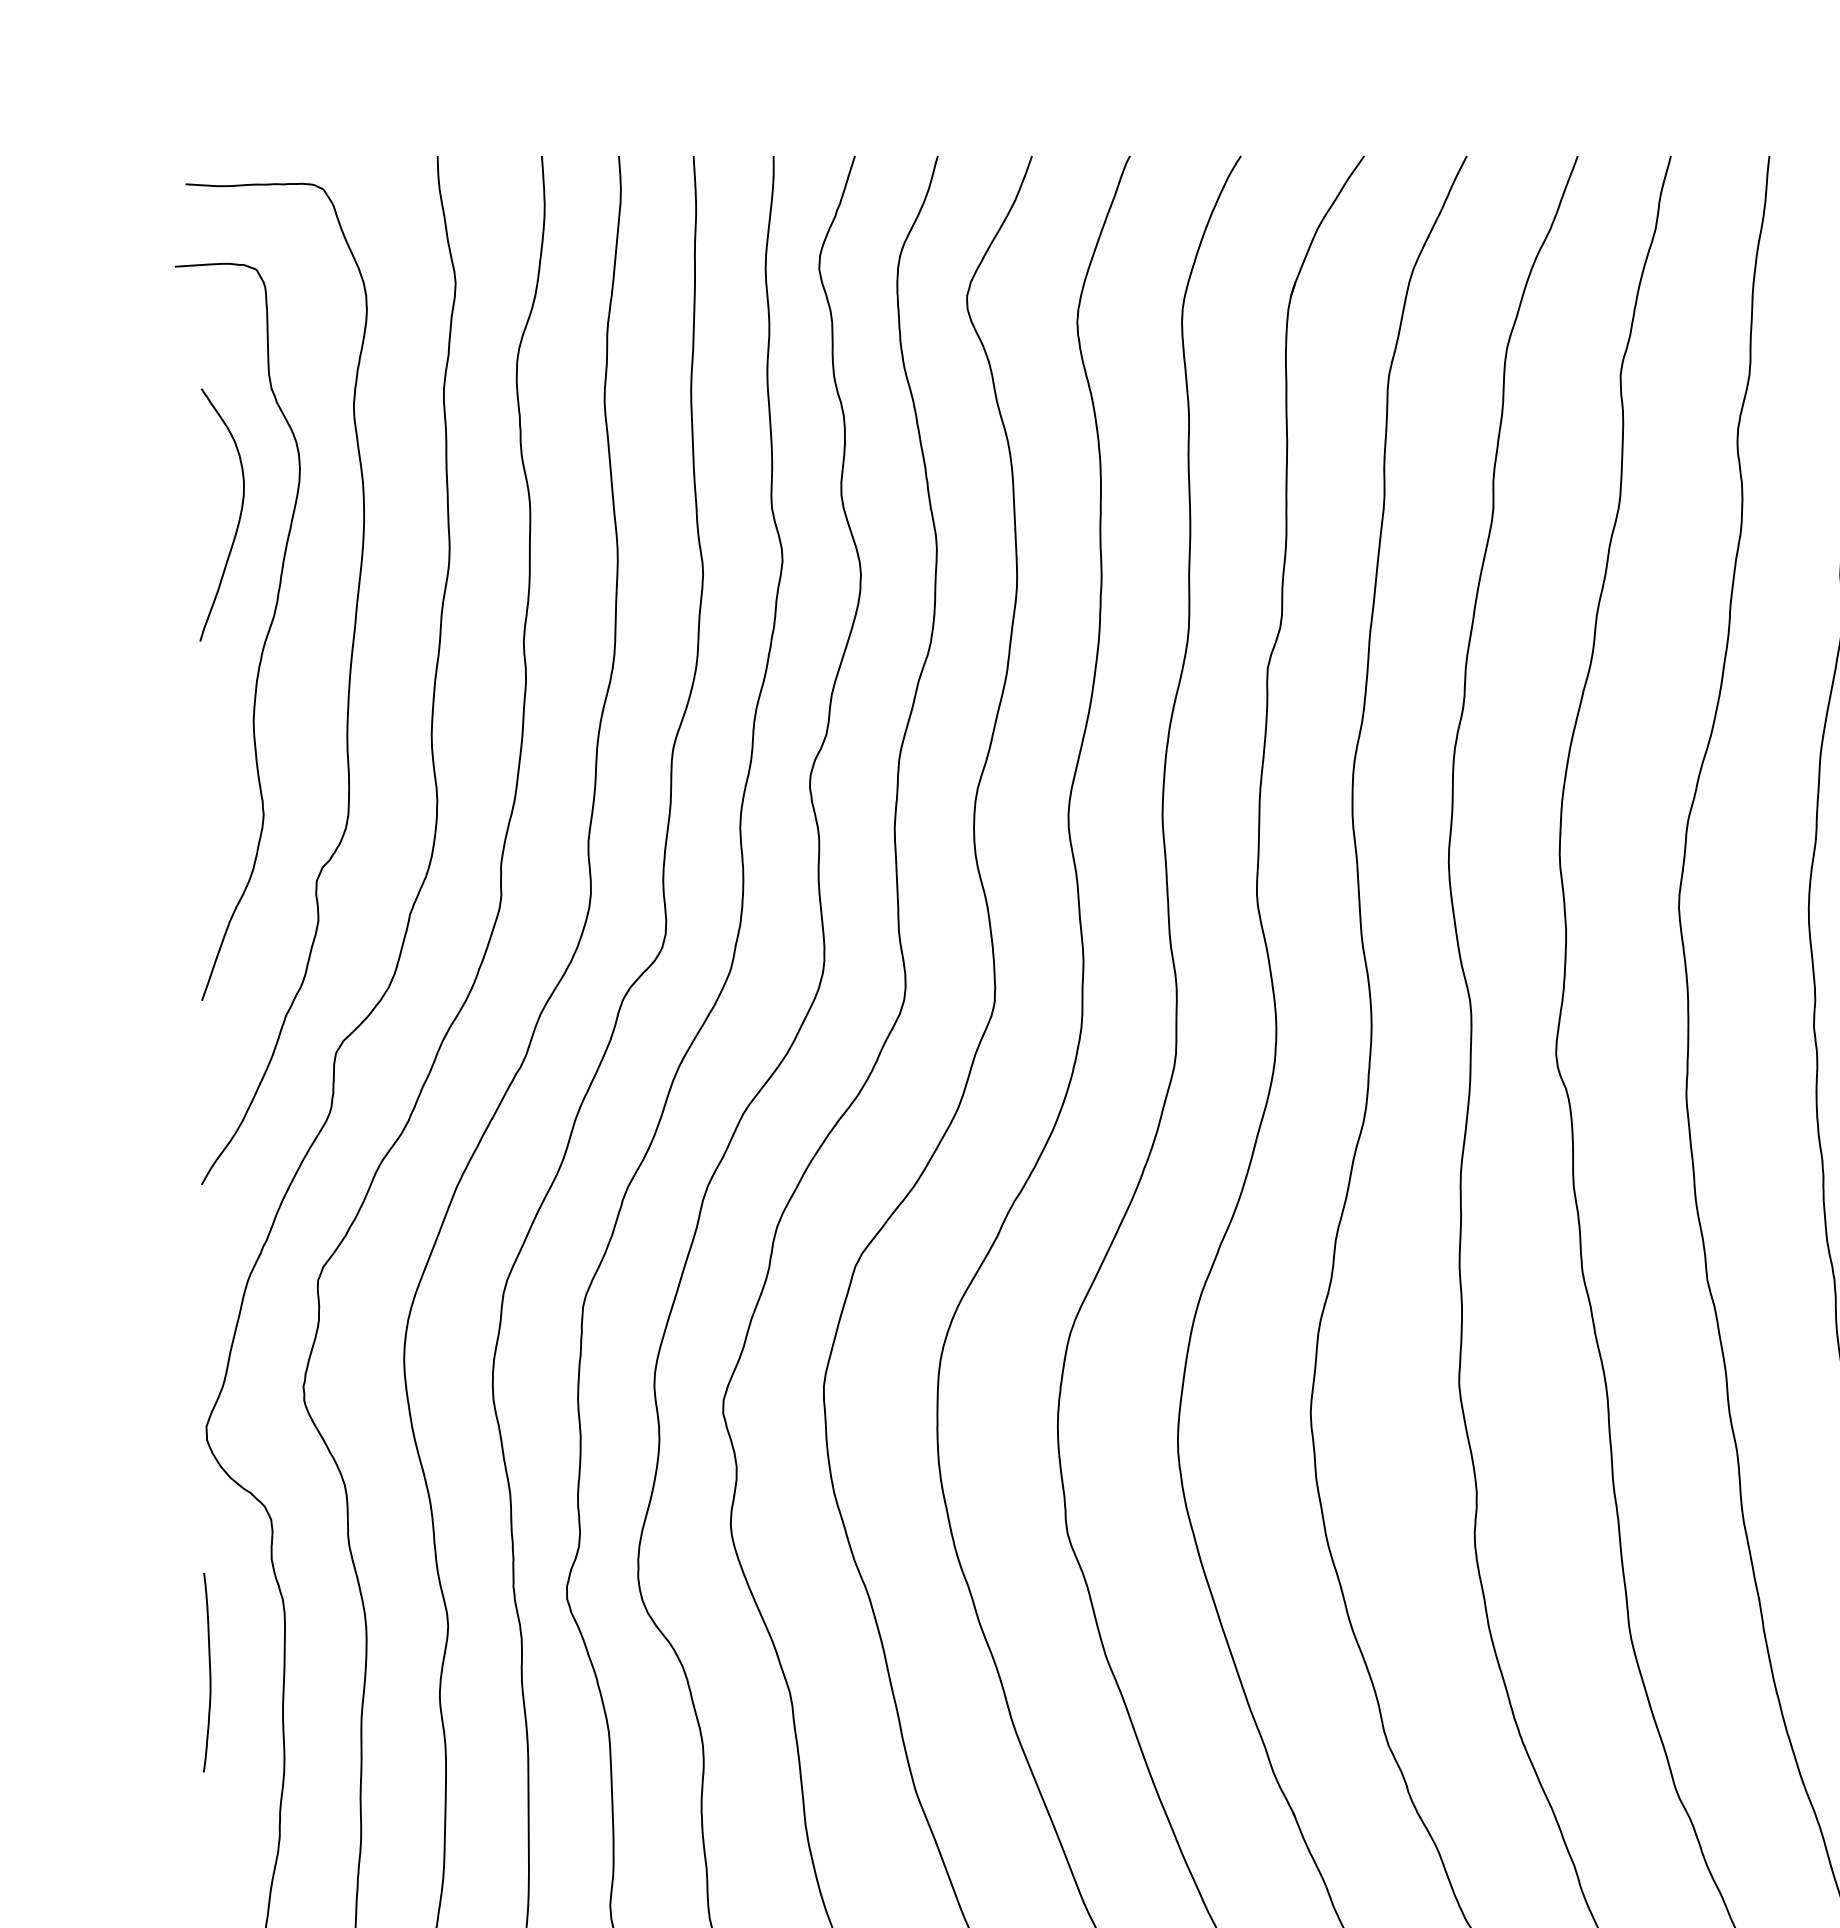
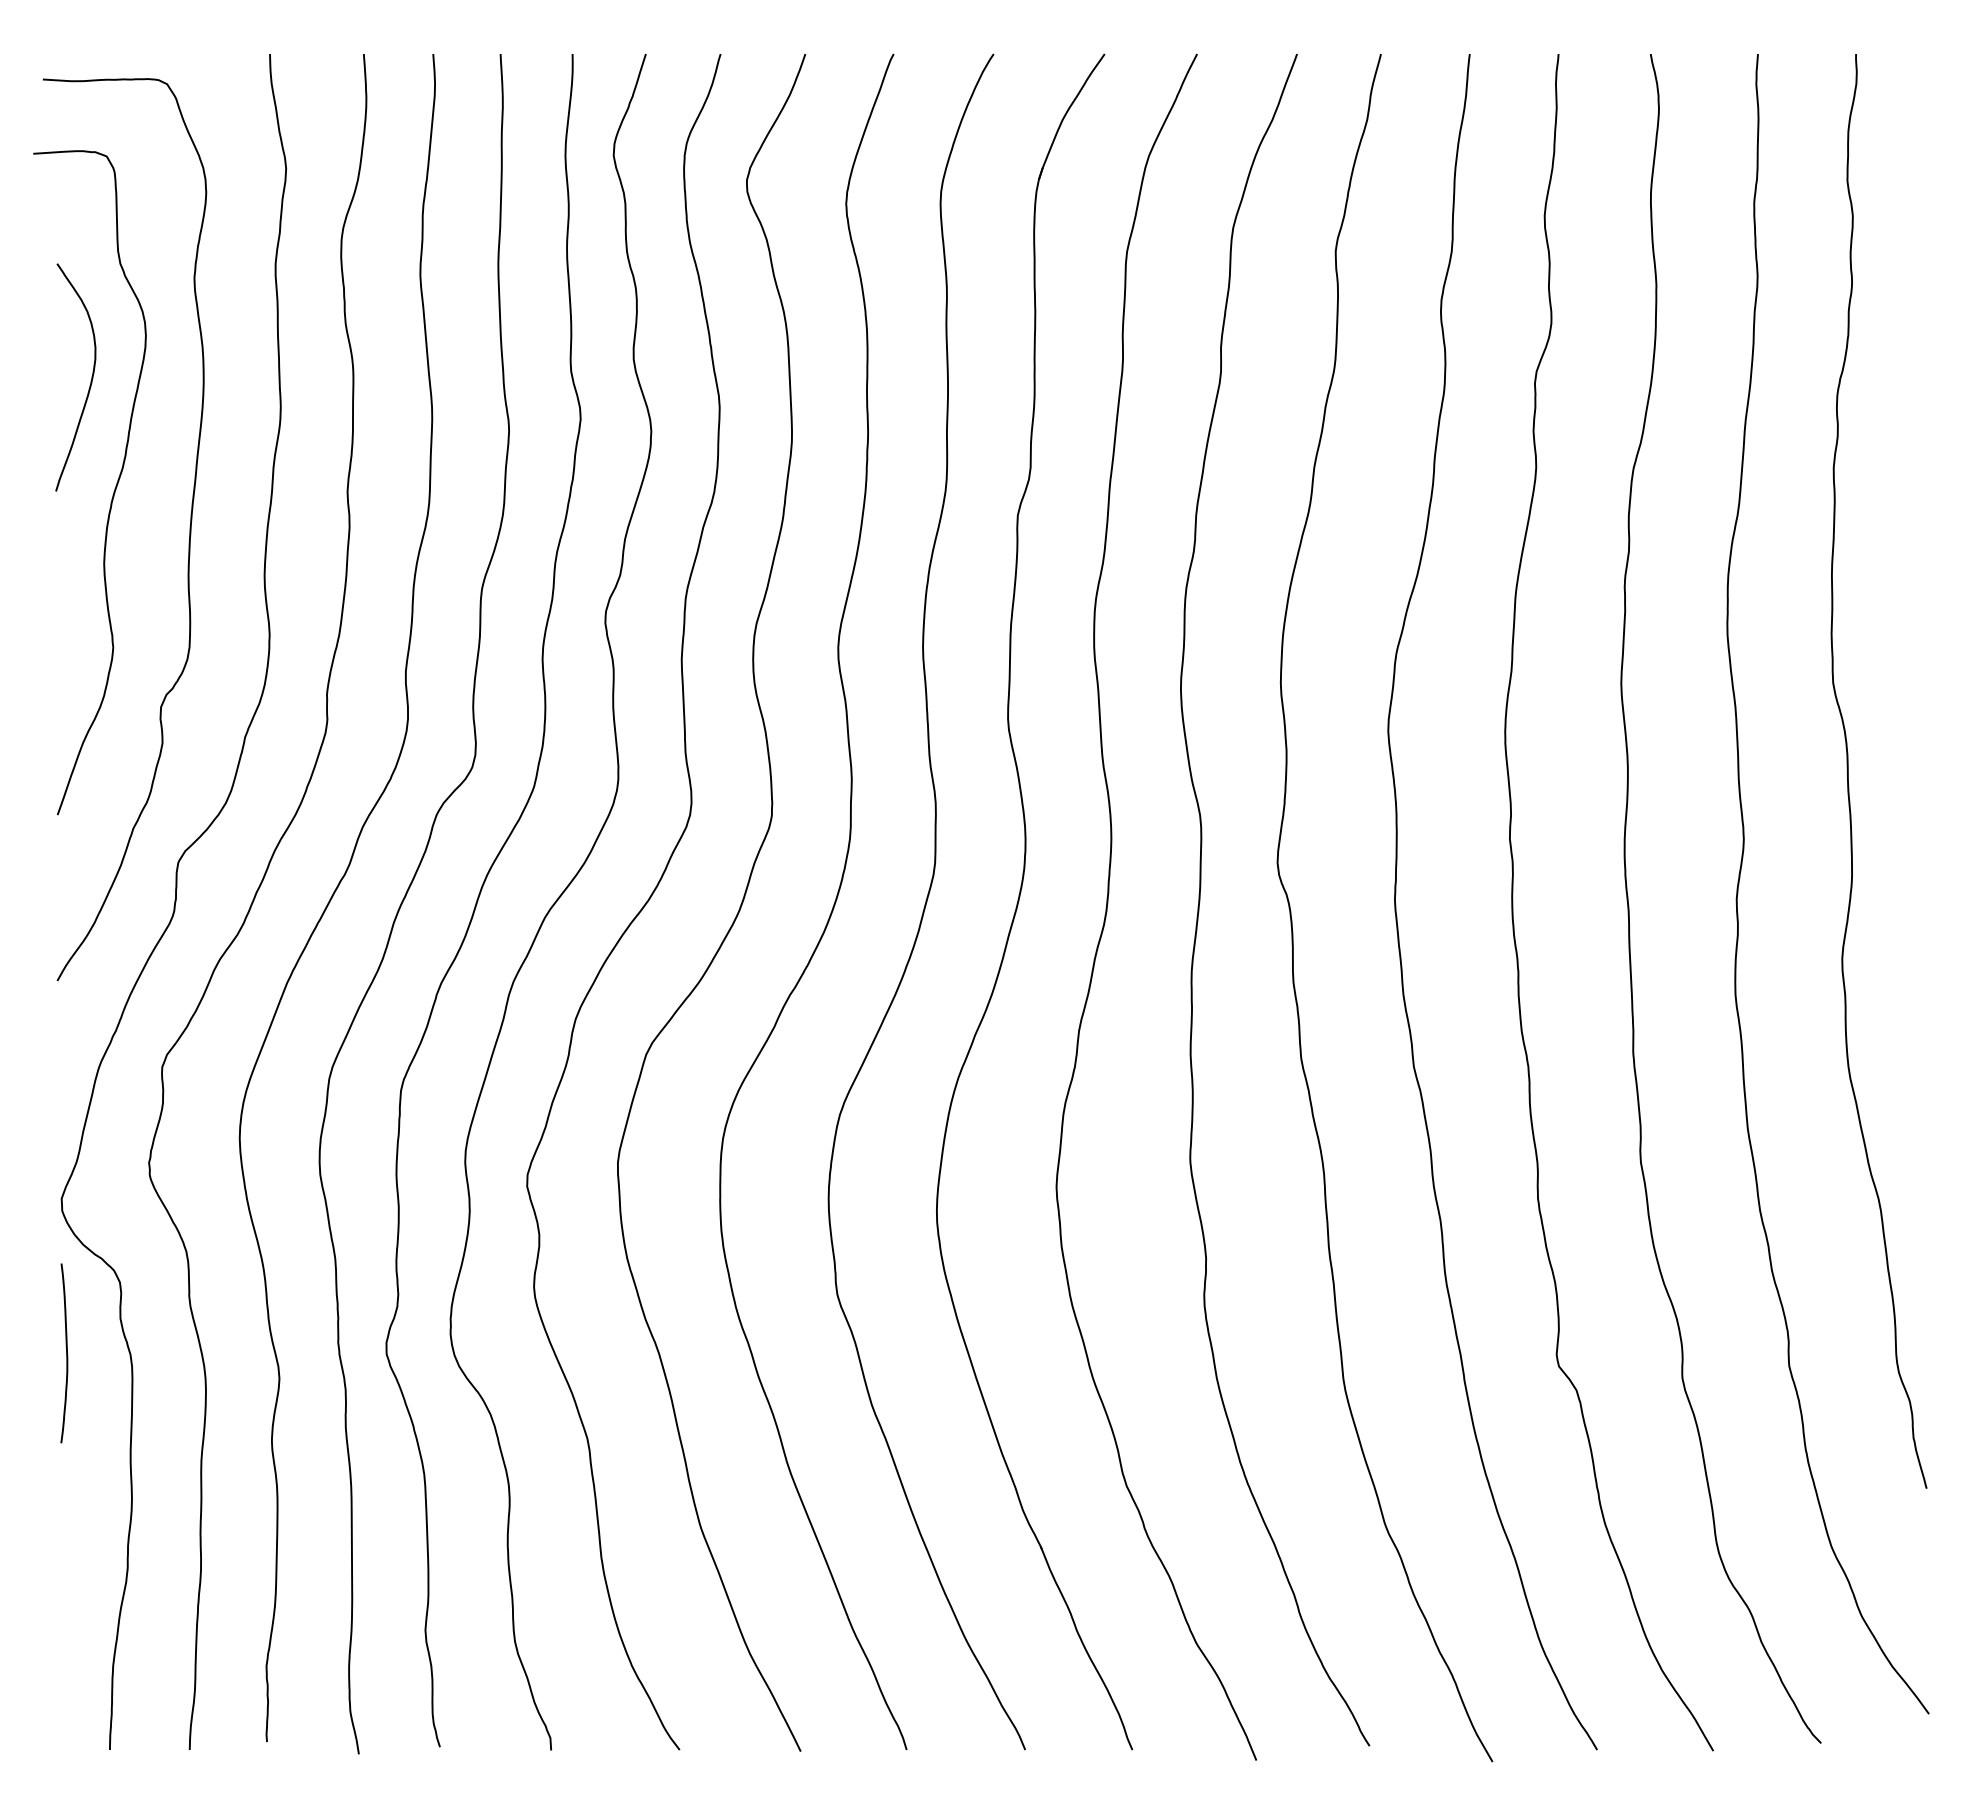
curve: (209, 1672) -> (66, 1353), moved

